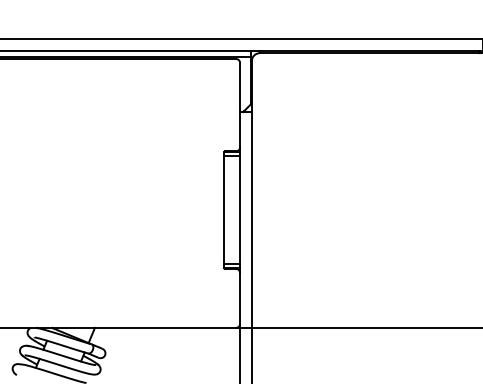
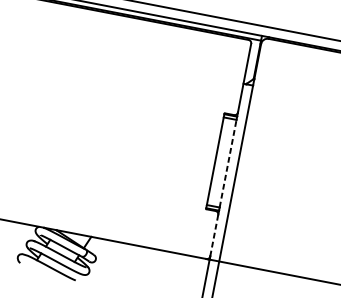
line: (240, 210) -> (228, 164), solid -> dashed
line: (240, 298) -> (214, 235), solid -> dashed

